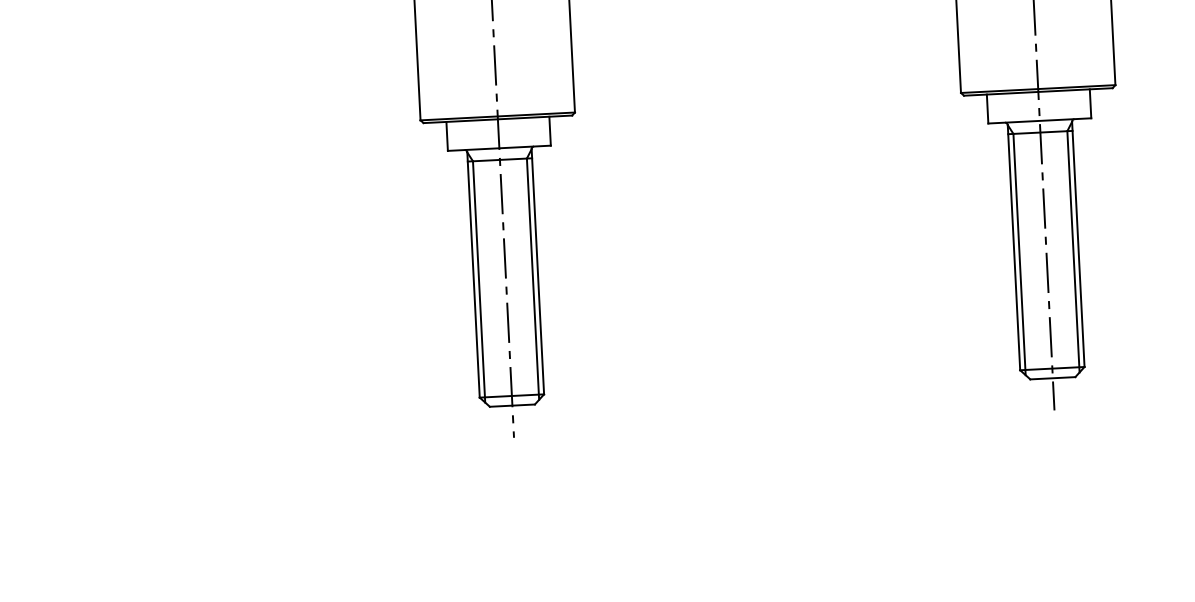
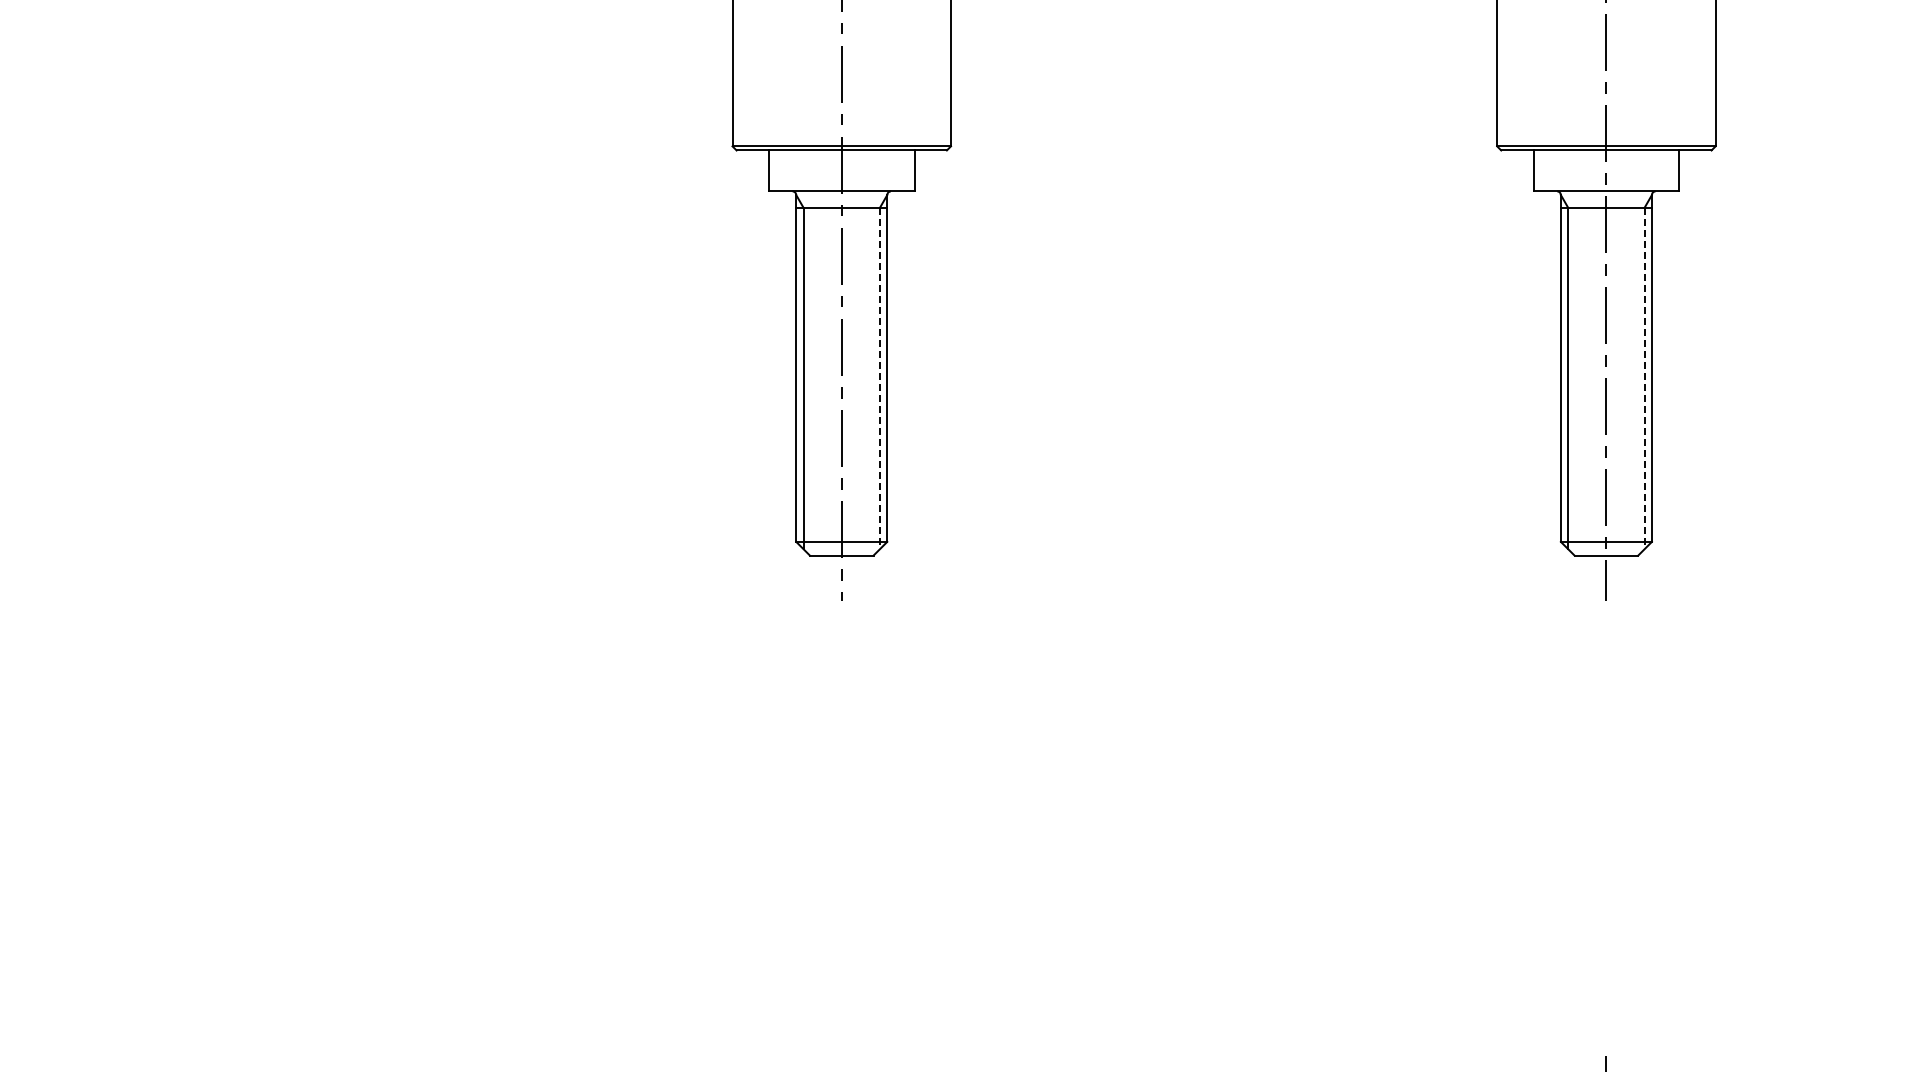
line: (1073, 251) -> (1644, 378), solid -> dashed
line: (532, 279) -> (879, 378), solid -> dashed

